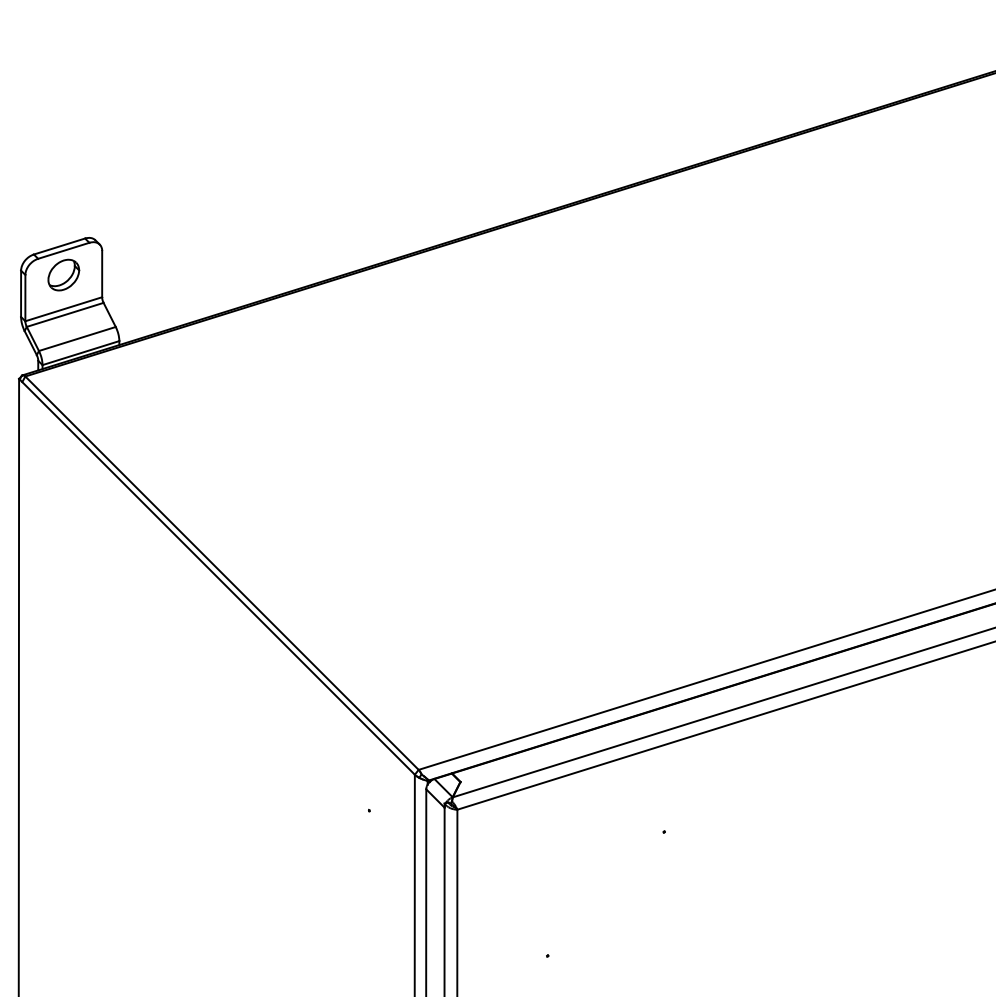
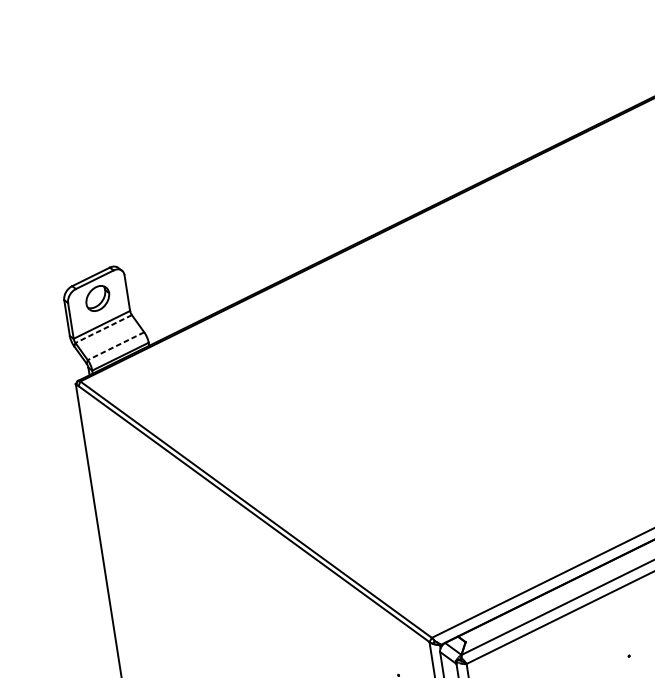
line: (64, 315) -> (103, 329), solid -> dashed
line: (76, 339) -> (115, 346), solid -> dashed

